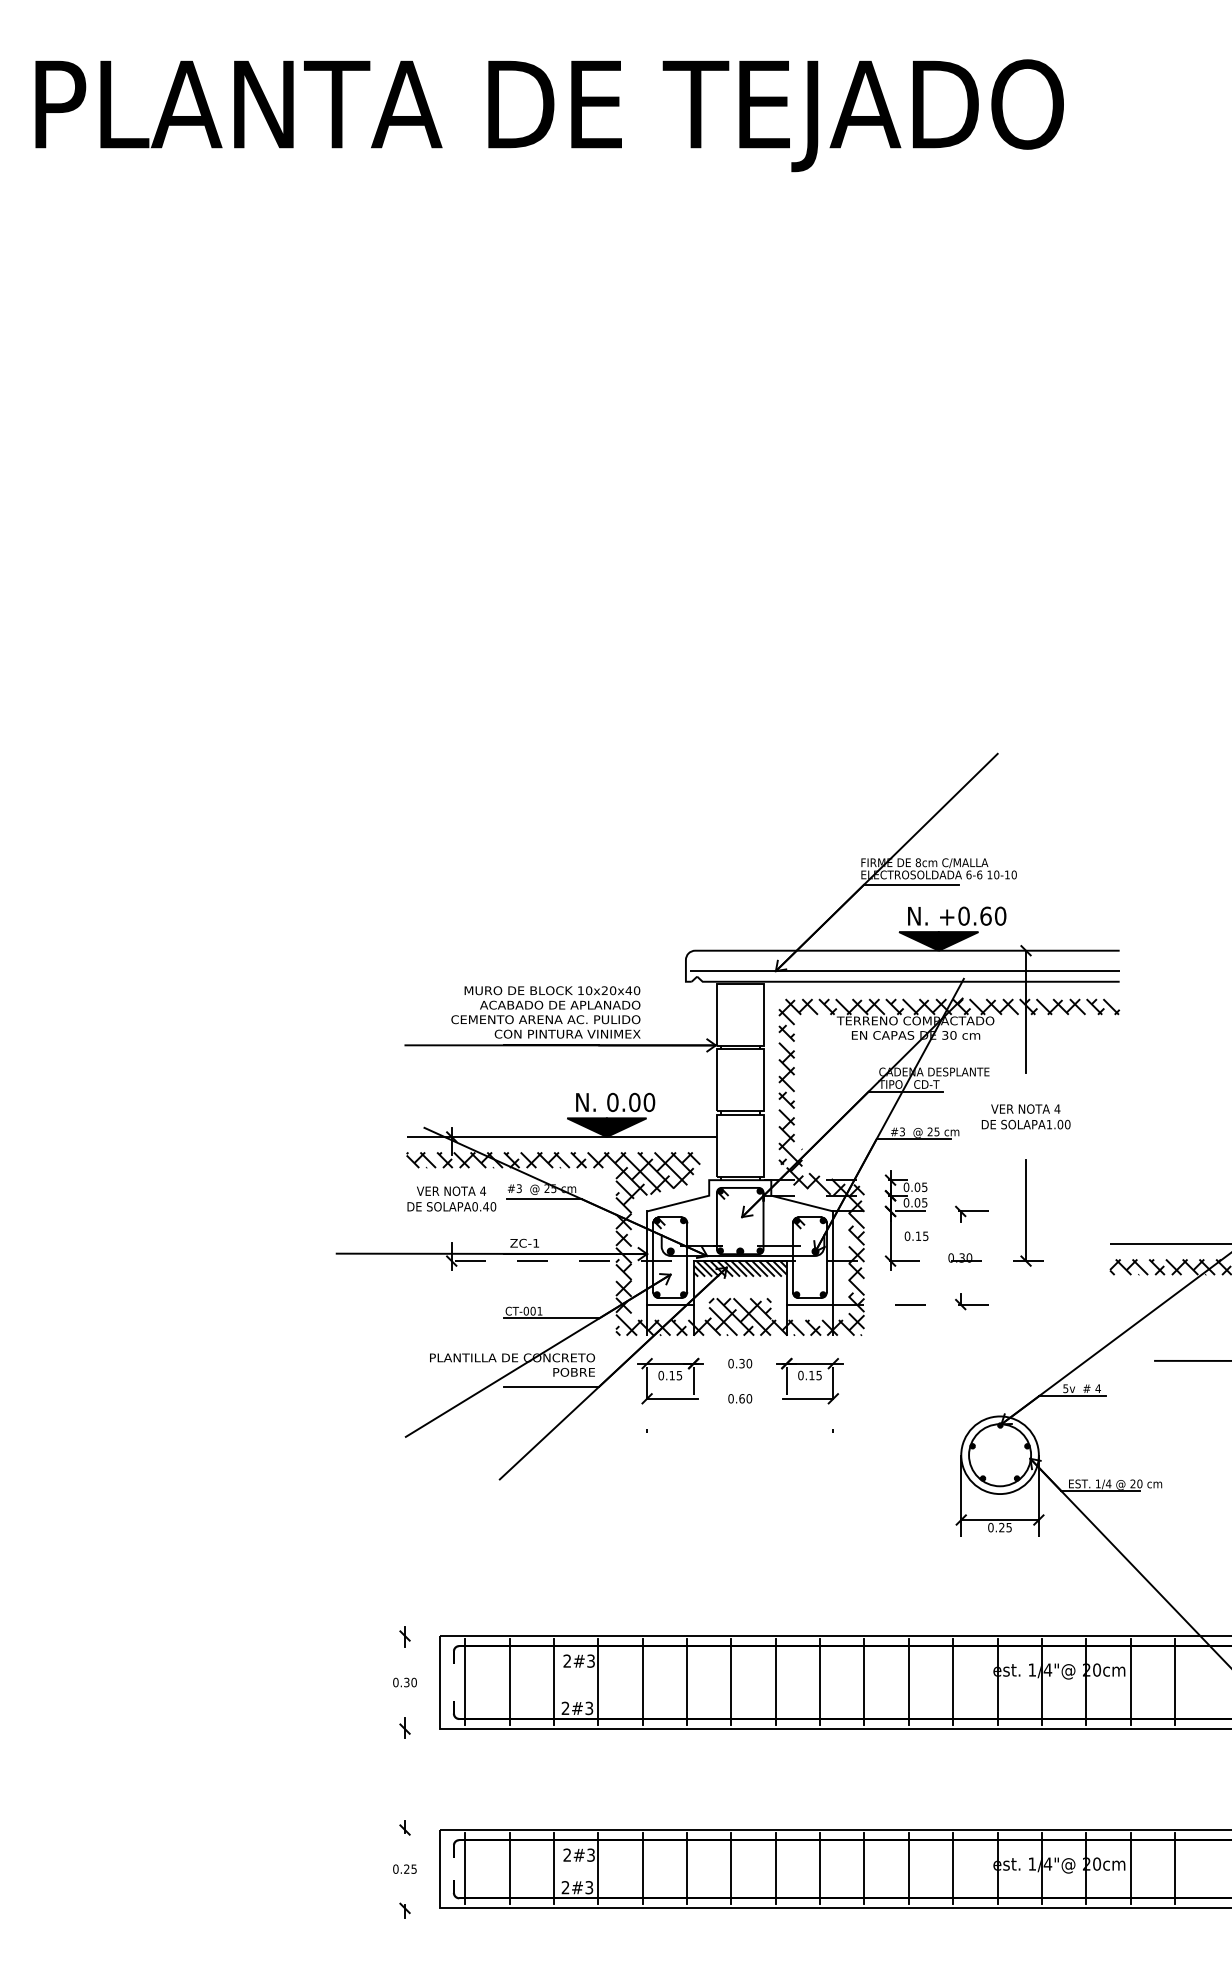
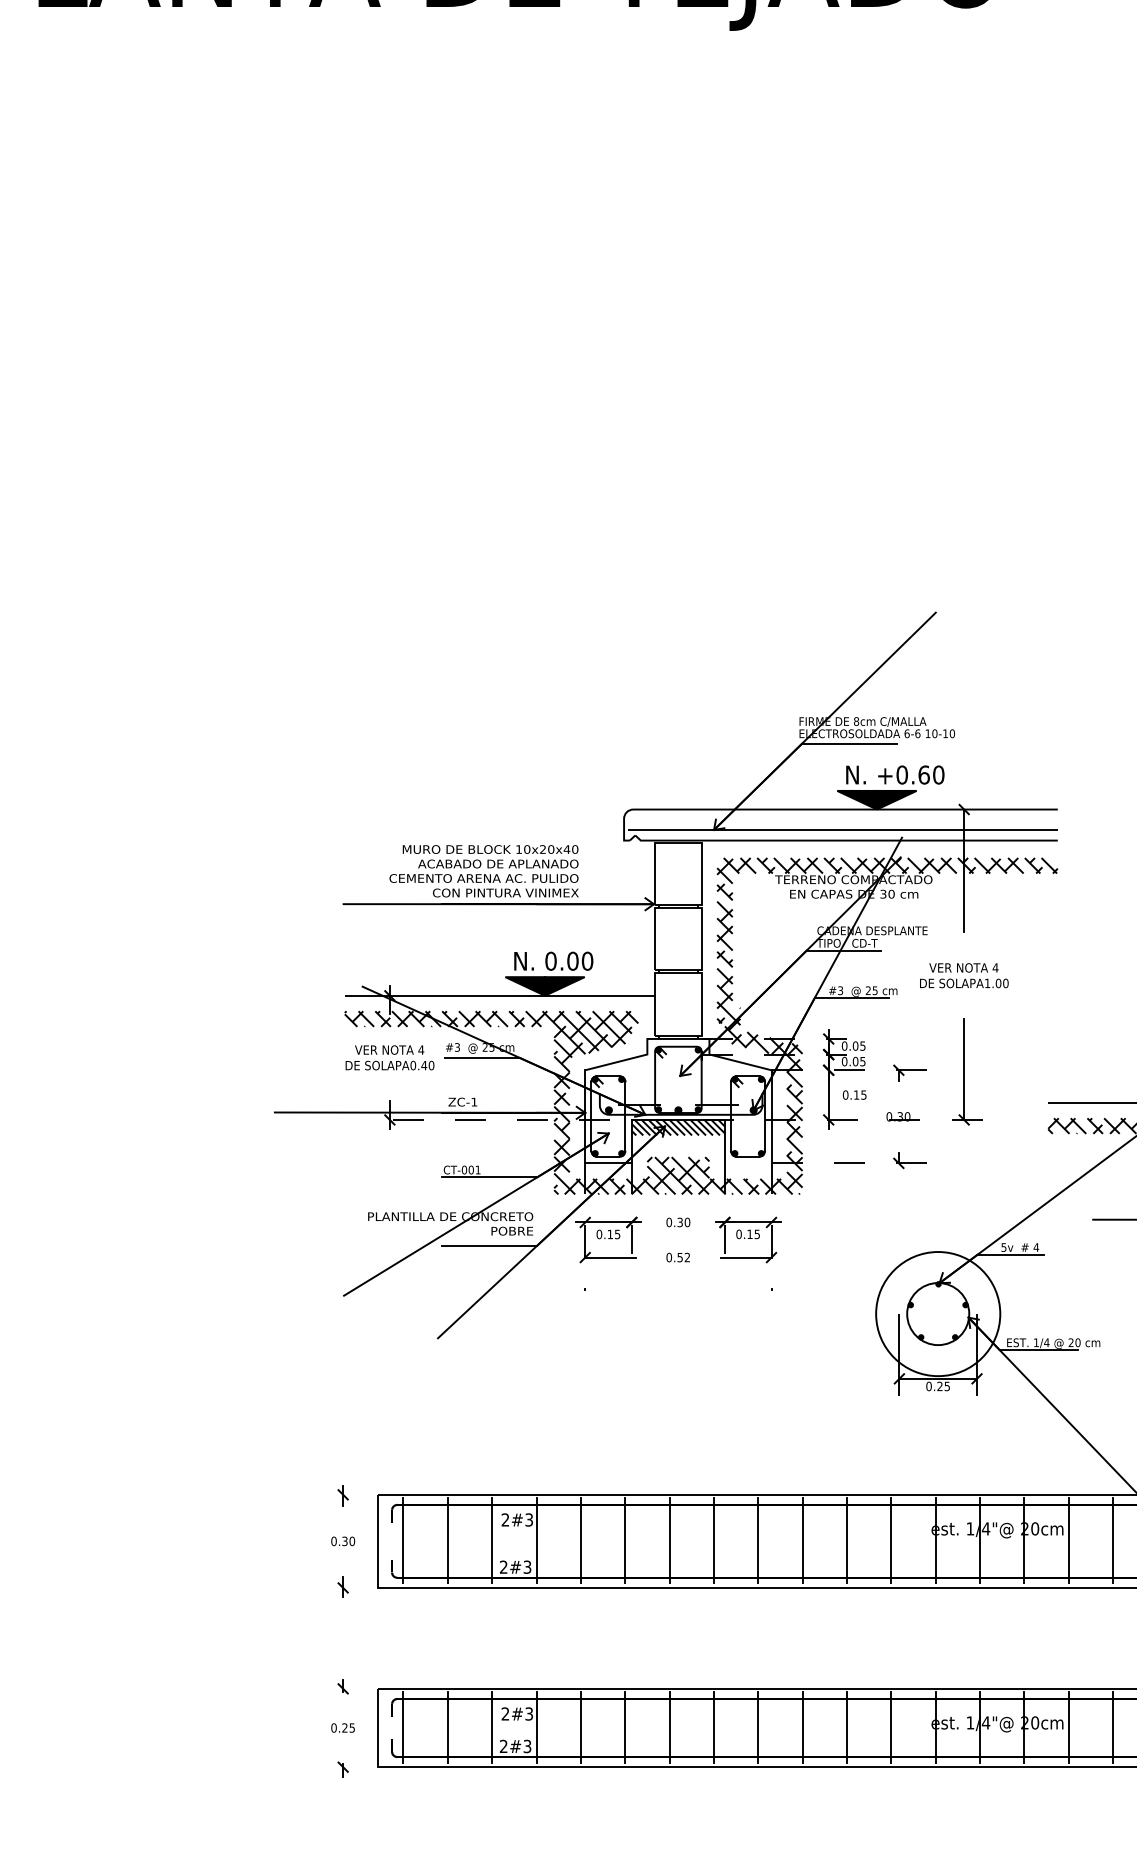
line: (809, 1304) -> (747, 1163), removed
text: (745, 1398) -> (683, 1257), 0.60 -> 0.52
circle: (999, 1455) -> (937, 1314), size x1.6

